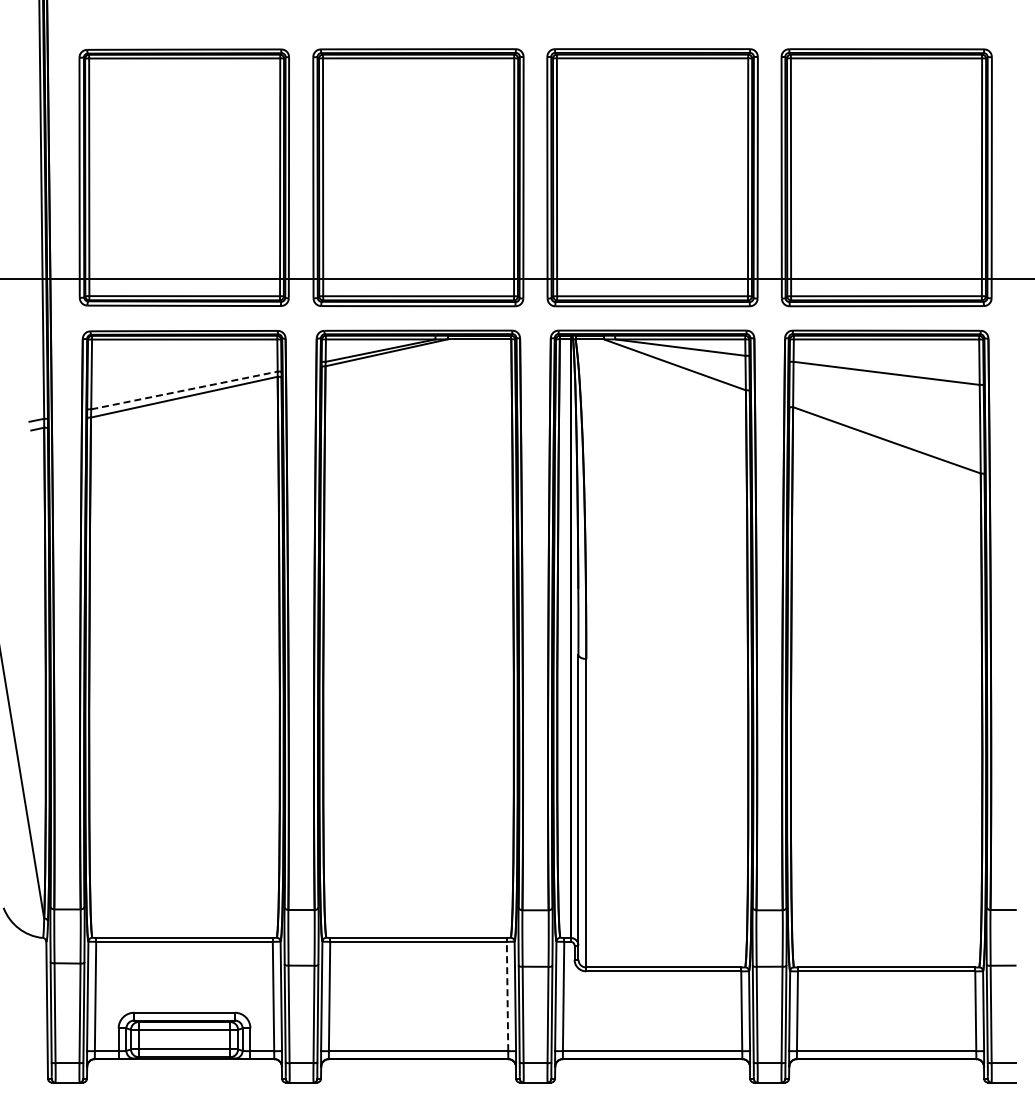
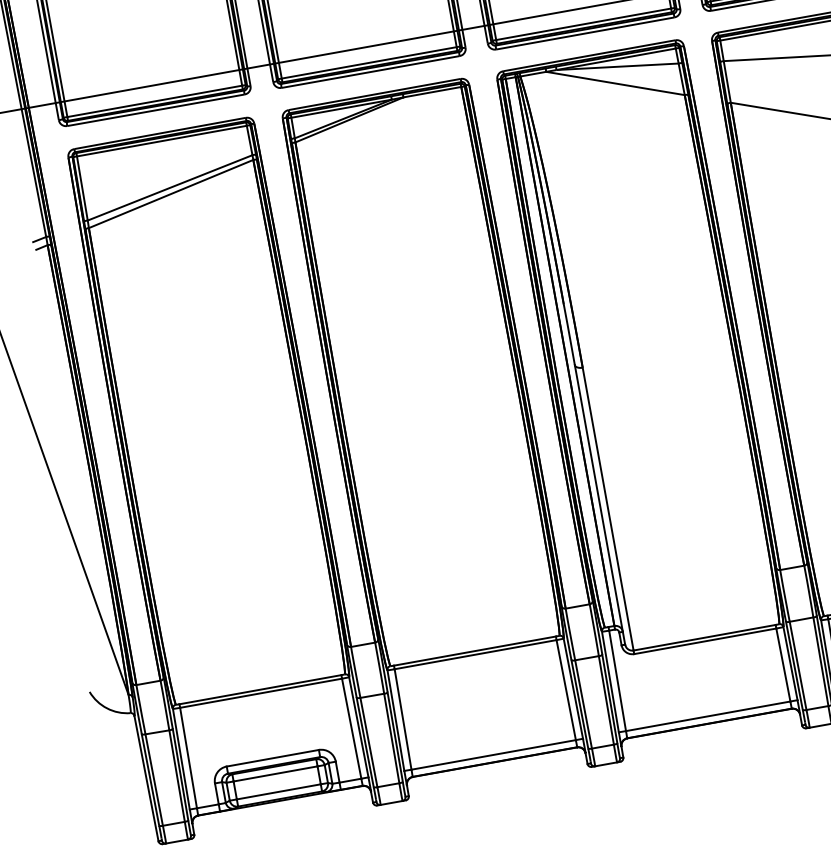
line: (184, 390) -> (170, 187), dashed -> solid
line: (507, 996) -> (566, 690), dashed -> solid

